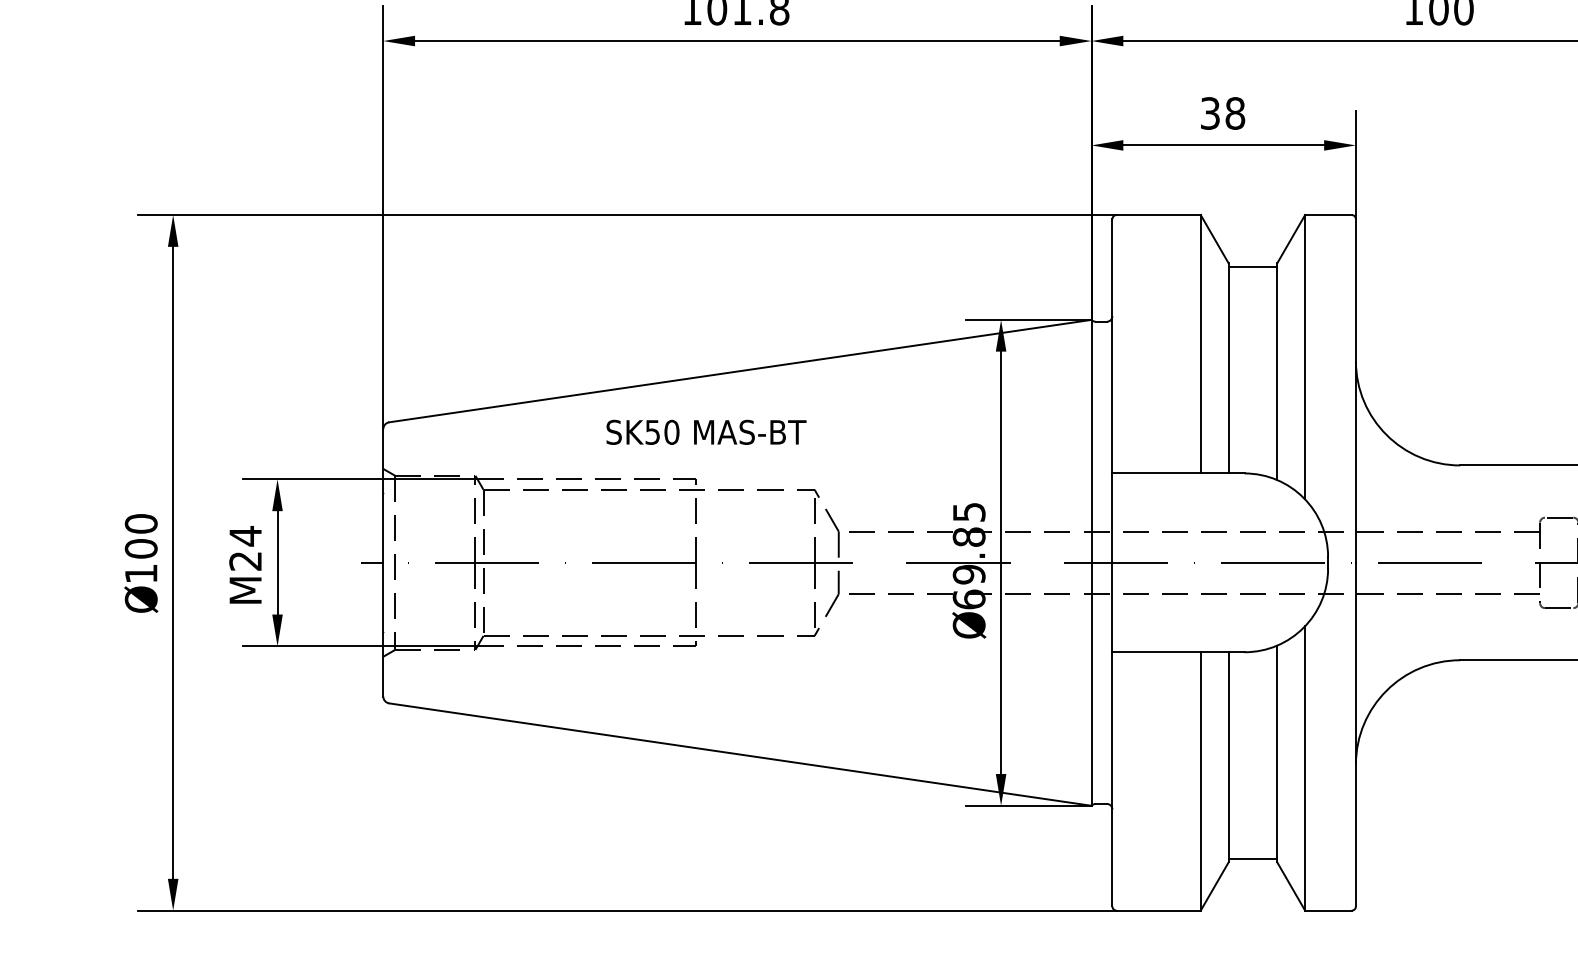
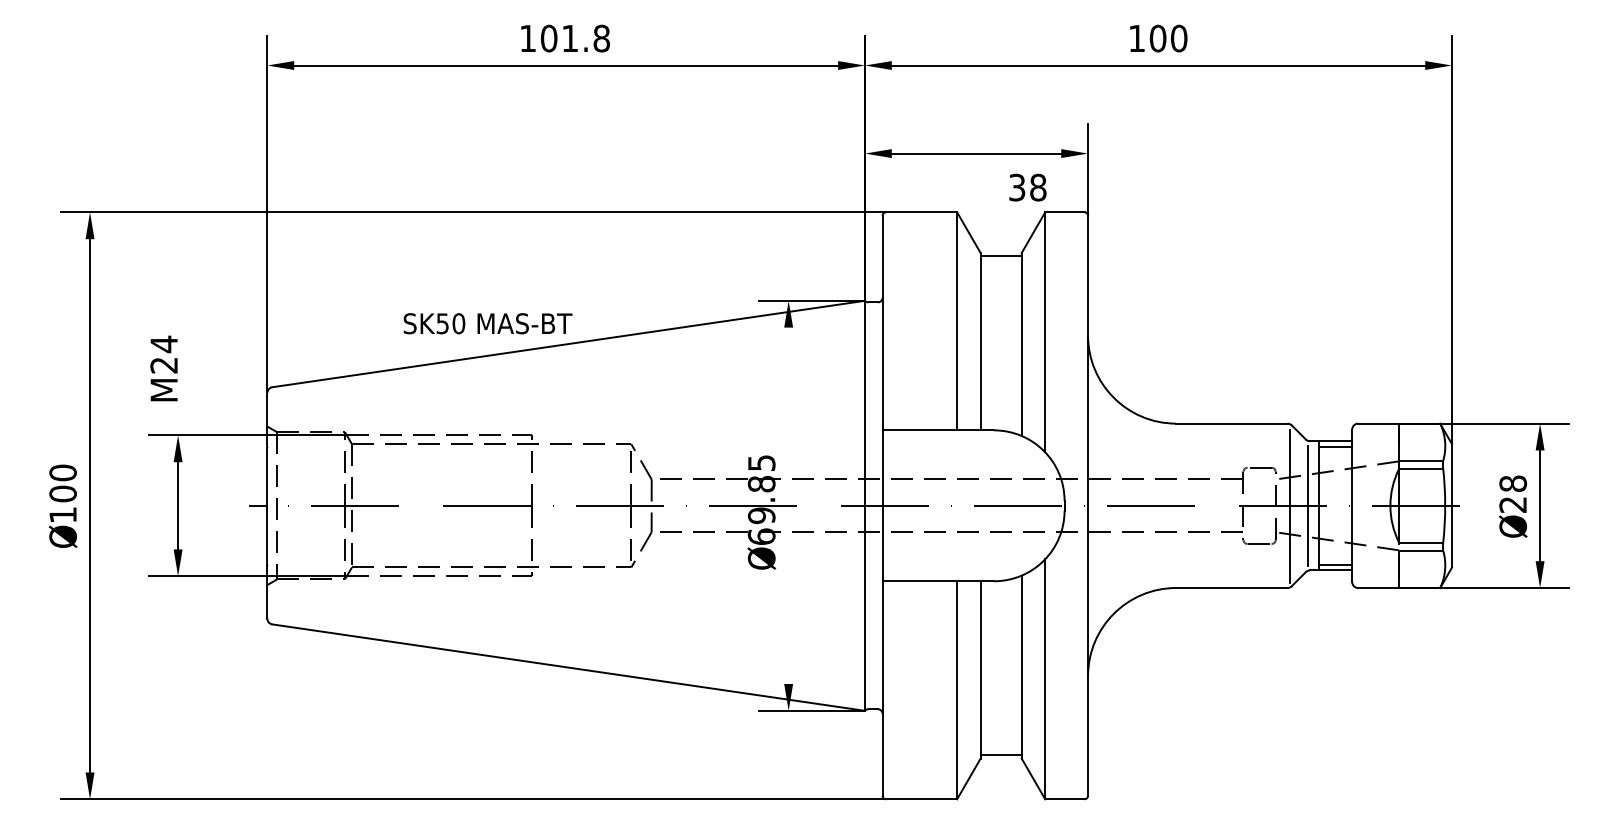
text: (1222, 113) -> (1027, 187), moved
text: (705, 432) -> (487, 323), moved
line: (1000, 562) -> (788, 505), removed
text: (244, 564) -> (163, 368), moved

